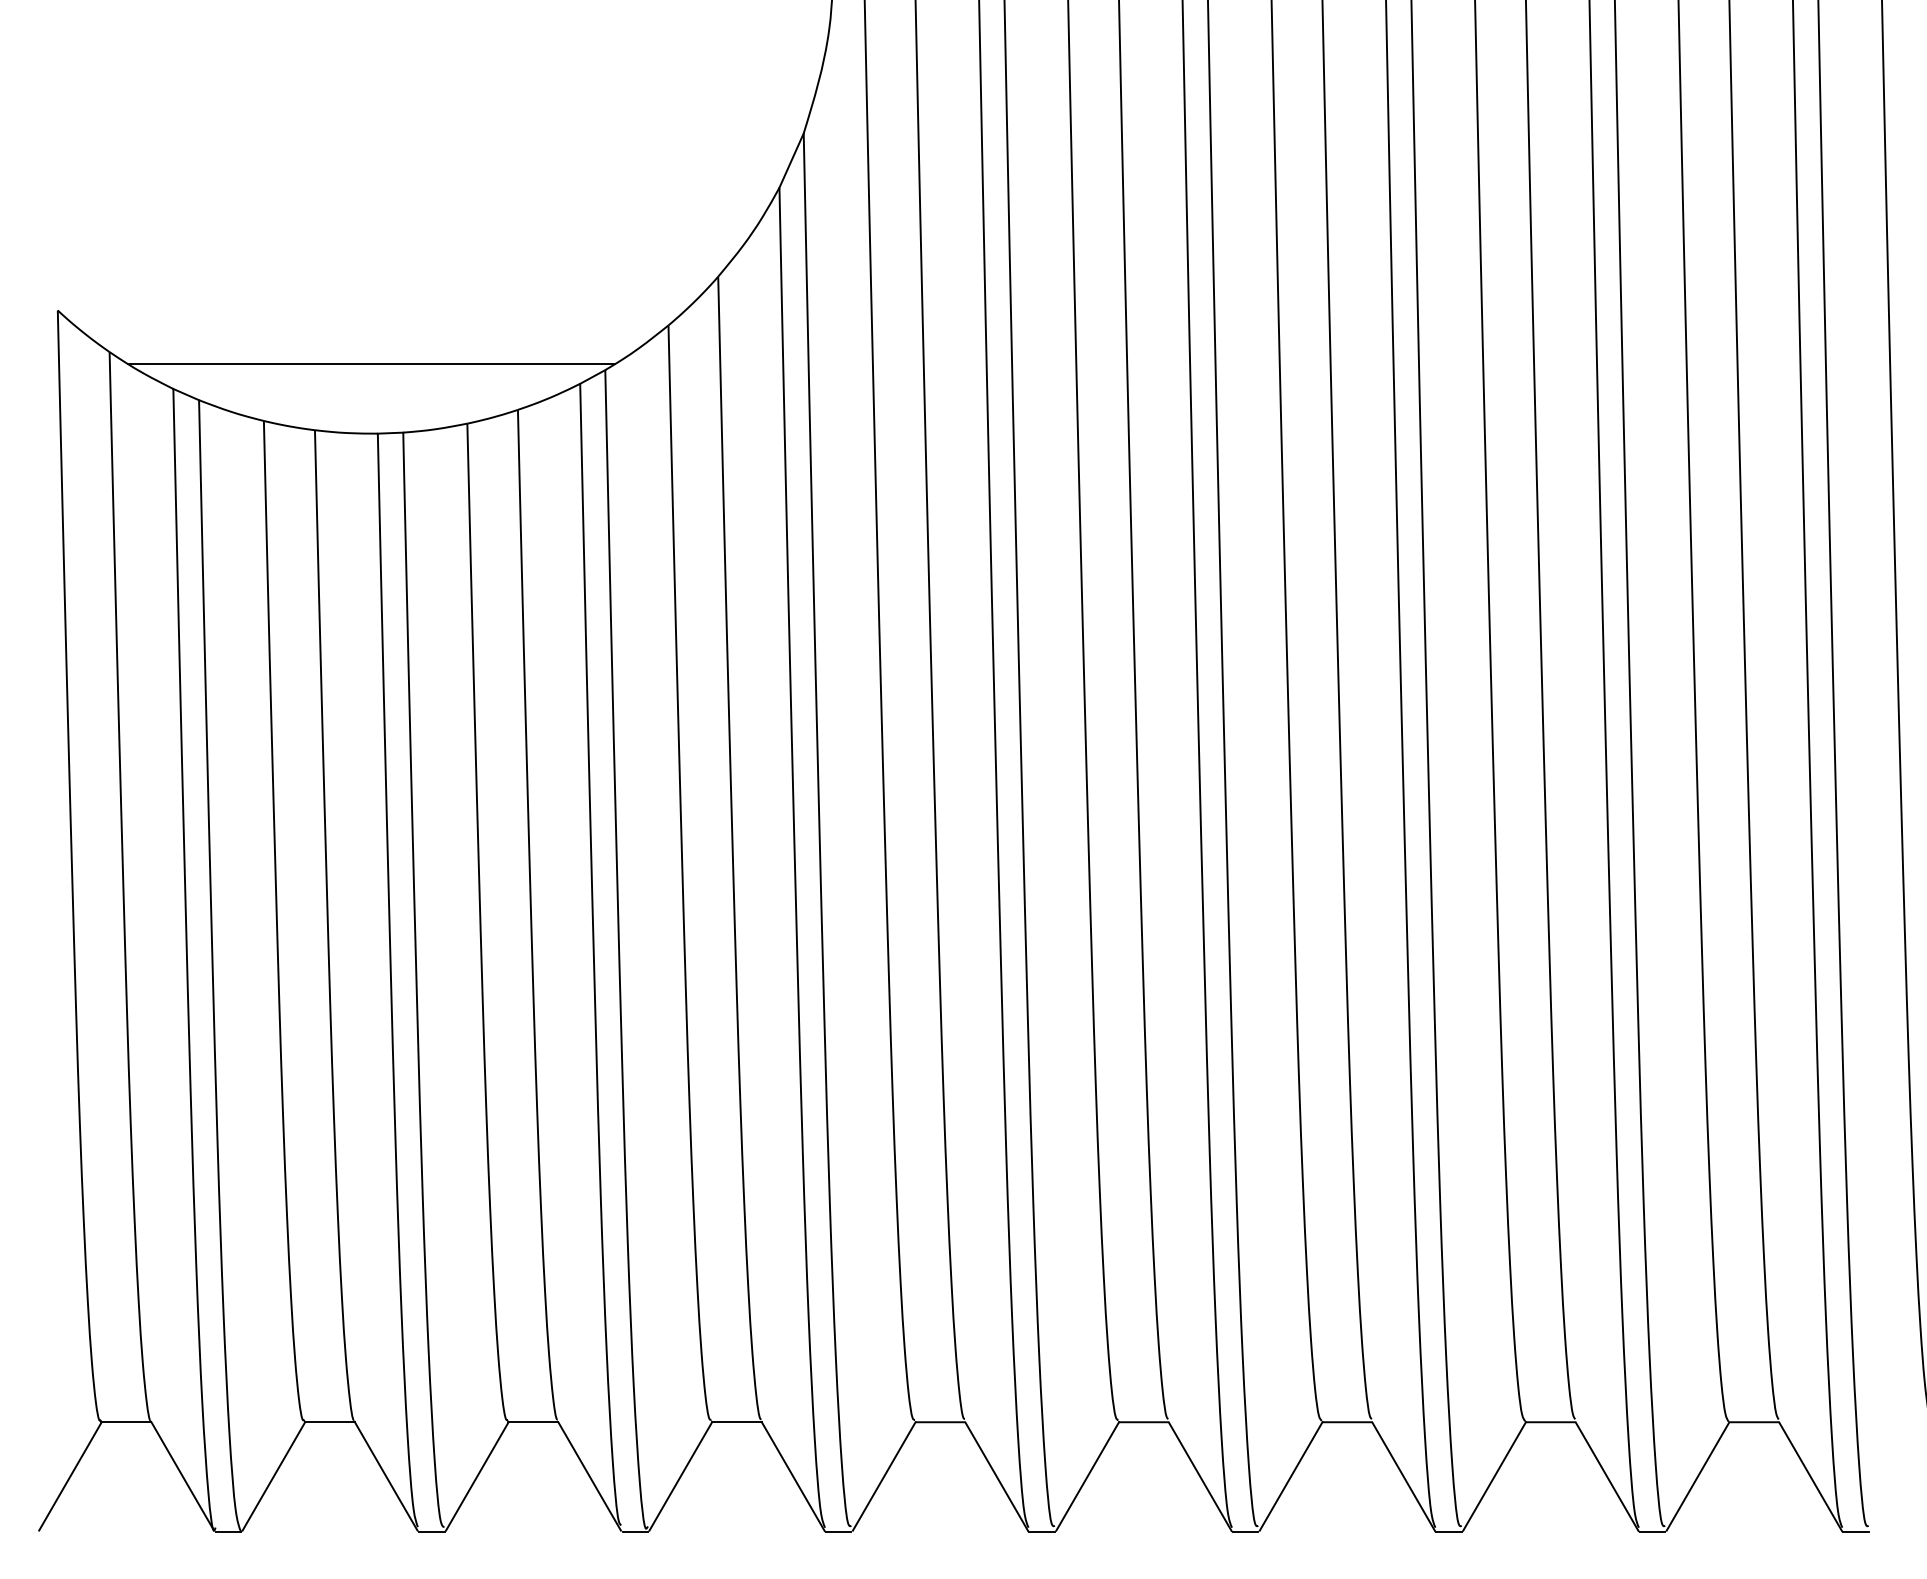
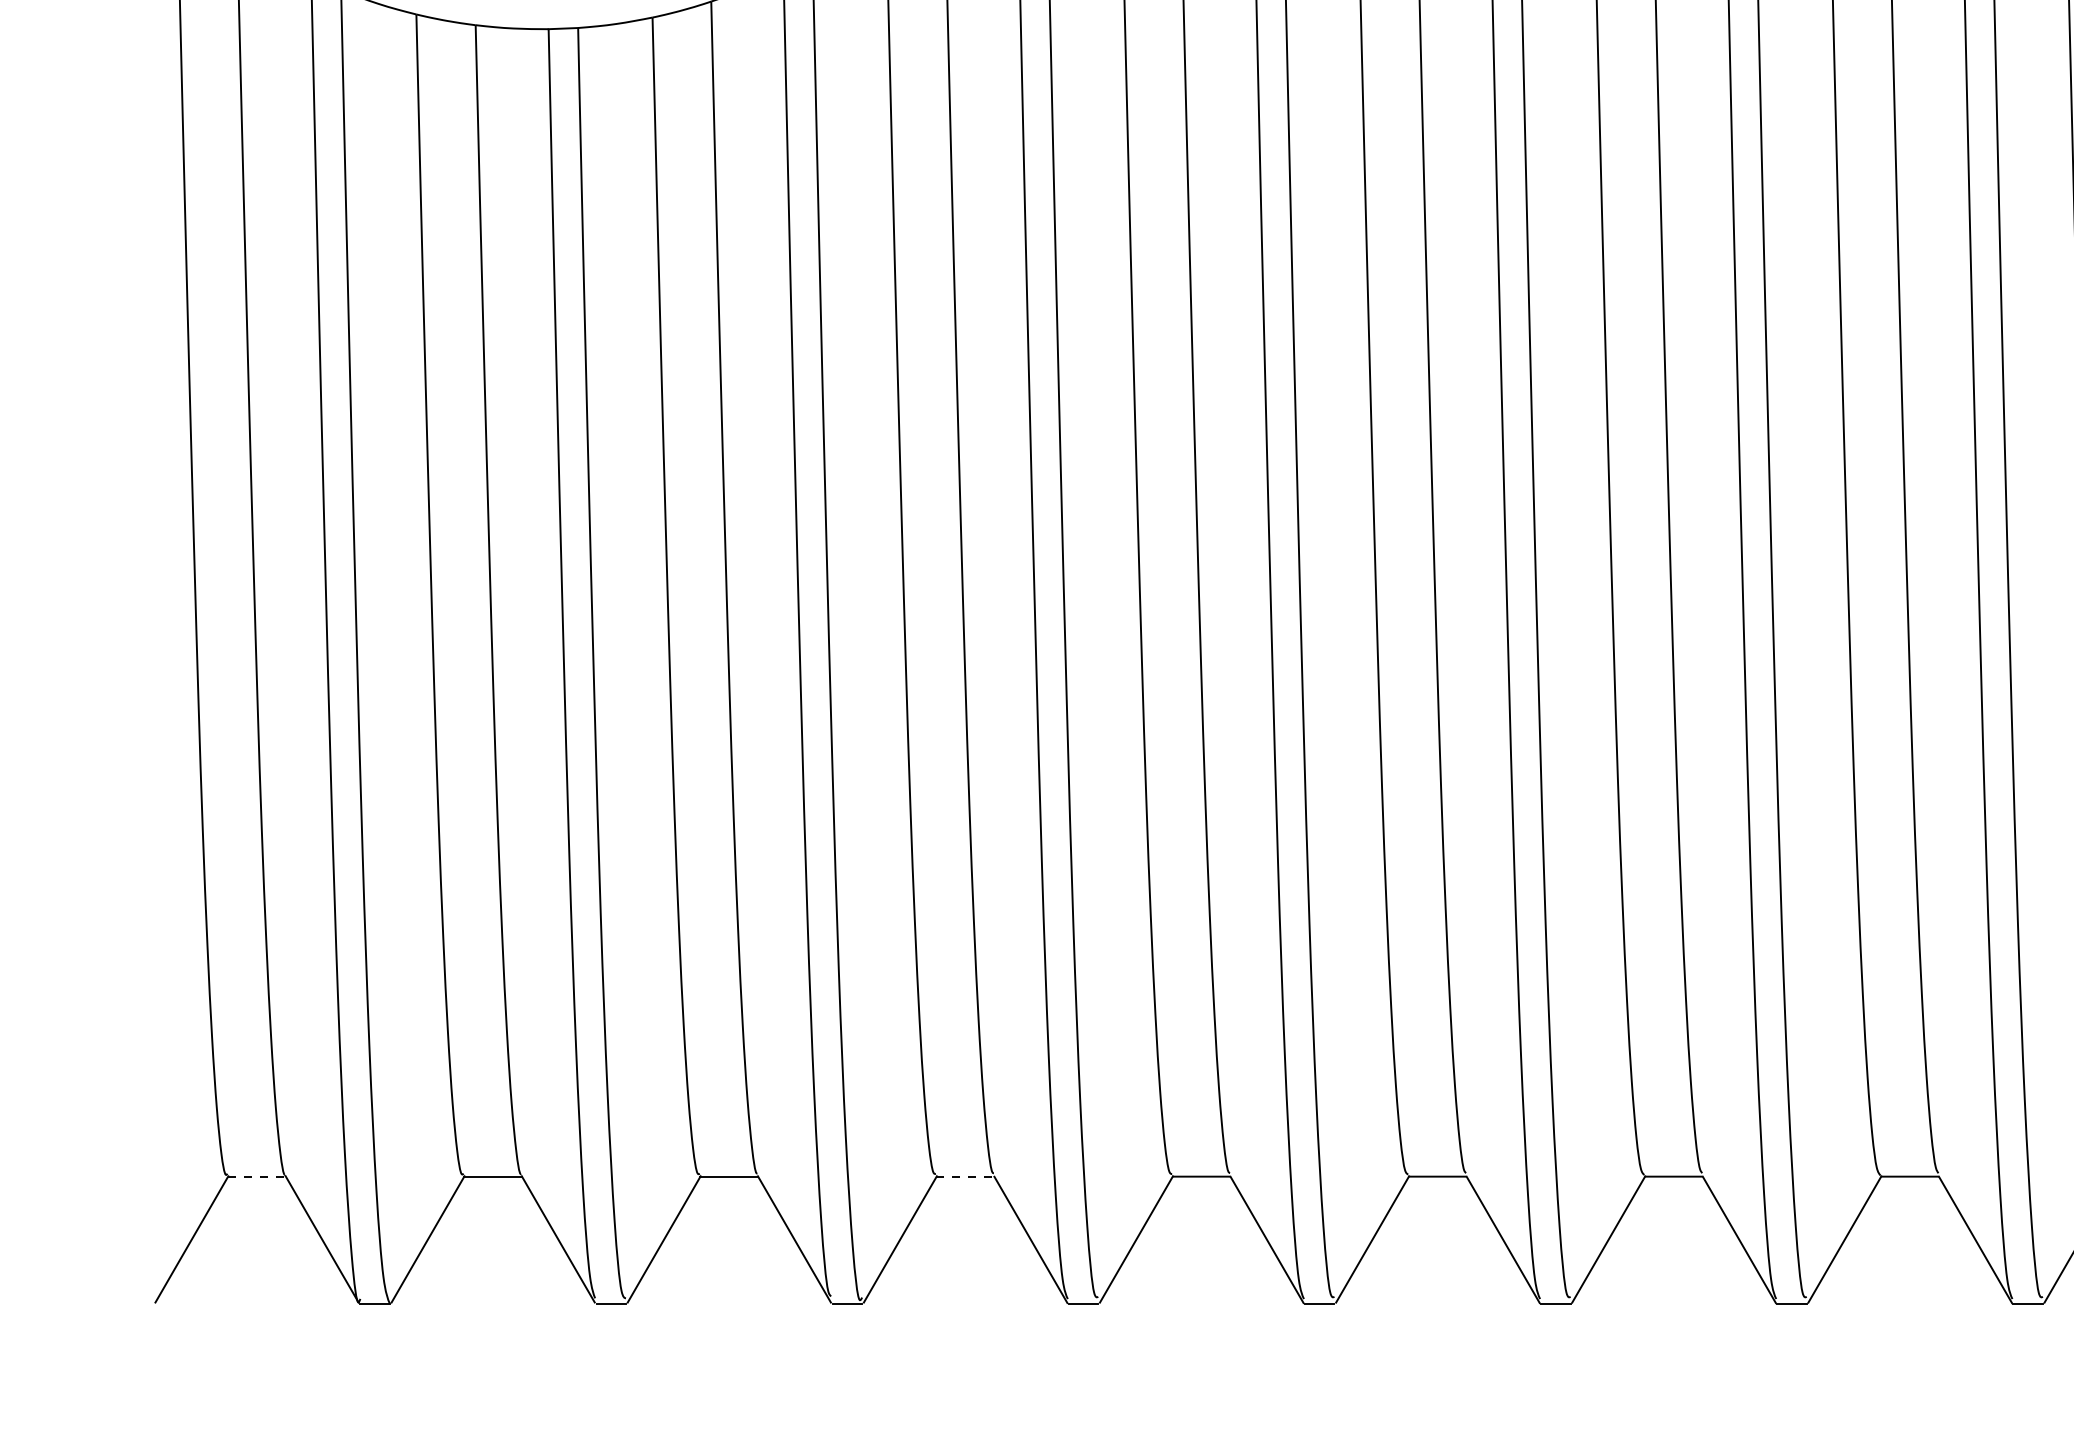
line: (126, 1422) -> (256, 1176), solid -> dashed
line: (737, 1422) -> (966, 1176), solid -> dashed

